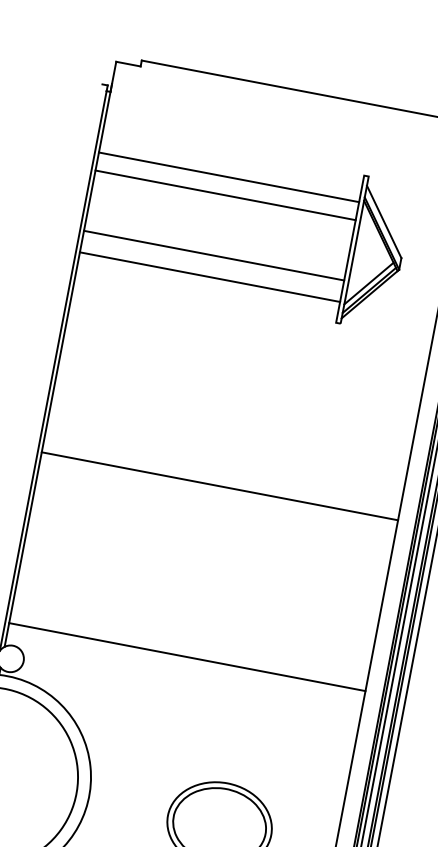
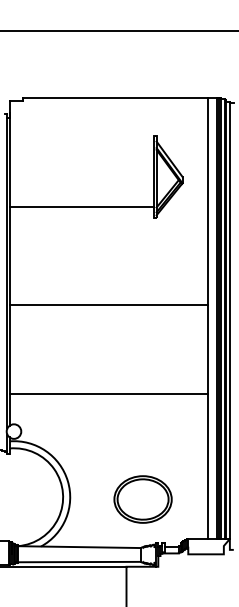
line: (228, 177) -> (81, 151), removed
line: (224, 195) -> (81, 161), removed
line: (213, 255) -> (81, 194), removed
line: (219, 485) -> (108, 304), moved
line: (187, 656) -> (108, 393), moved

